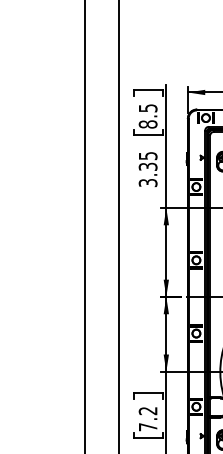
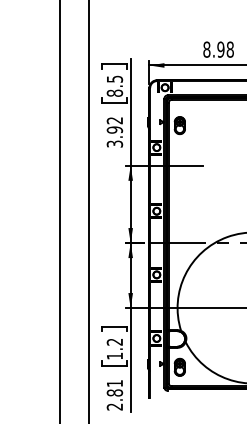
text: (147, 161) -> (114, 125), 3.35 -> 3.92
text: (147, 426) -> (114, 355), 7.2 -> 1.2

